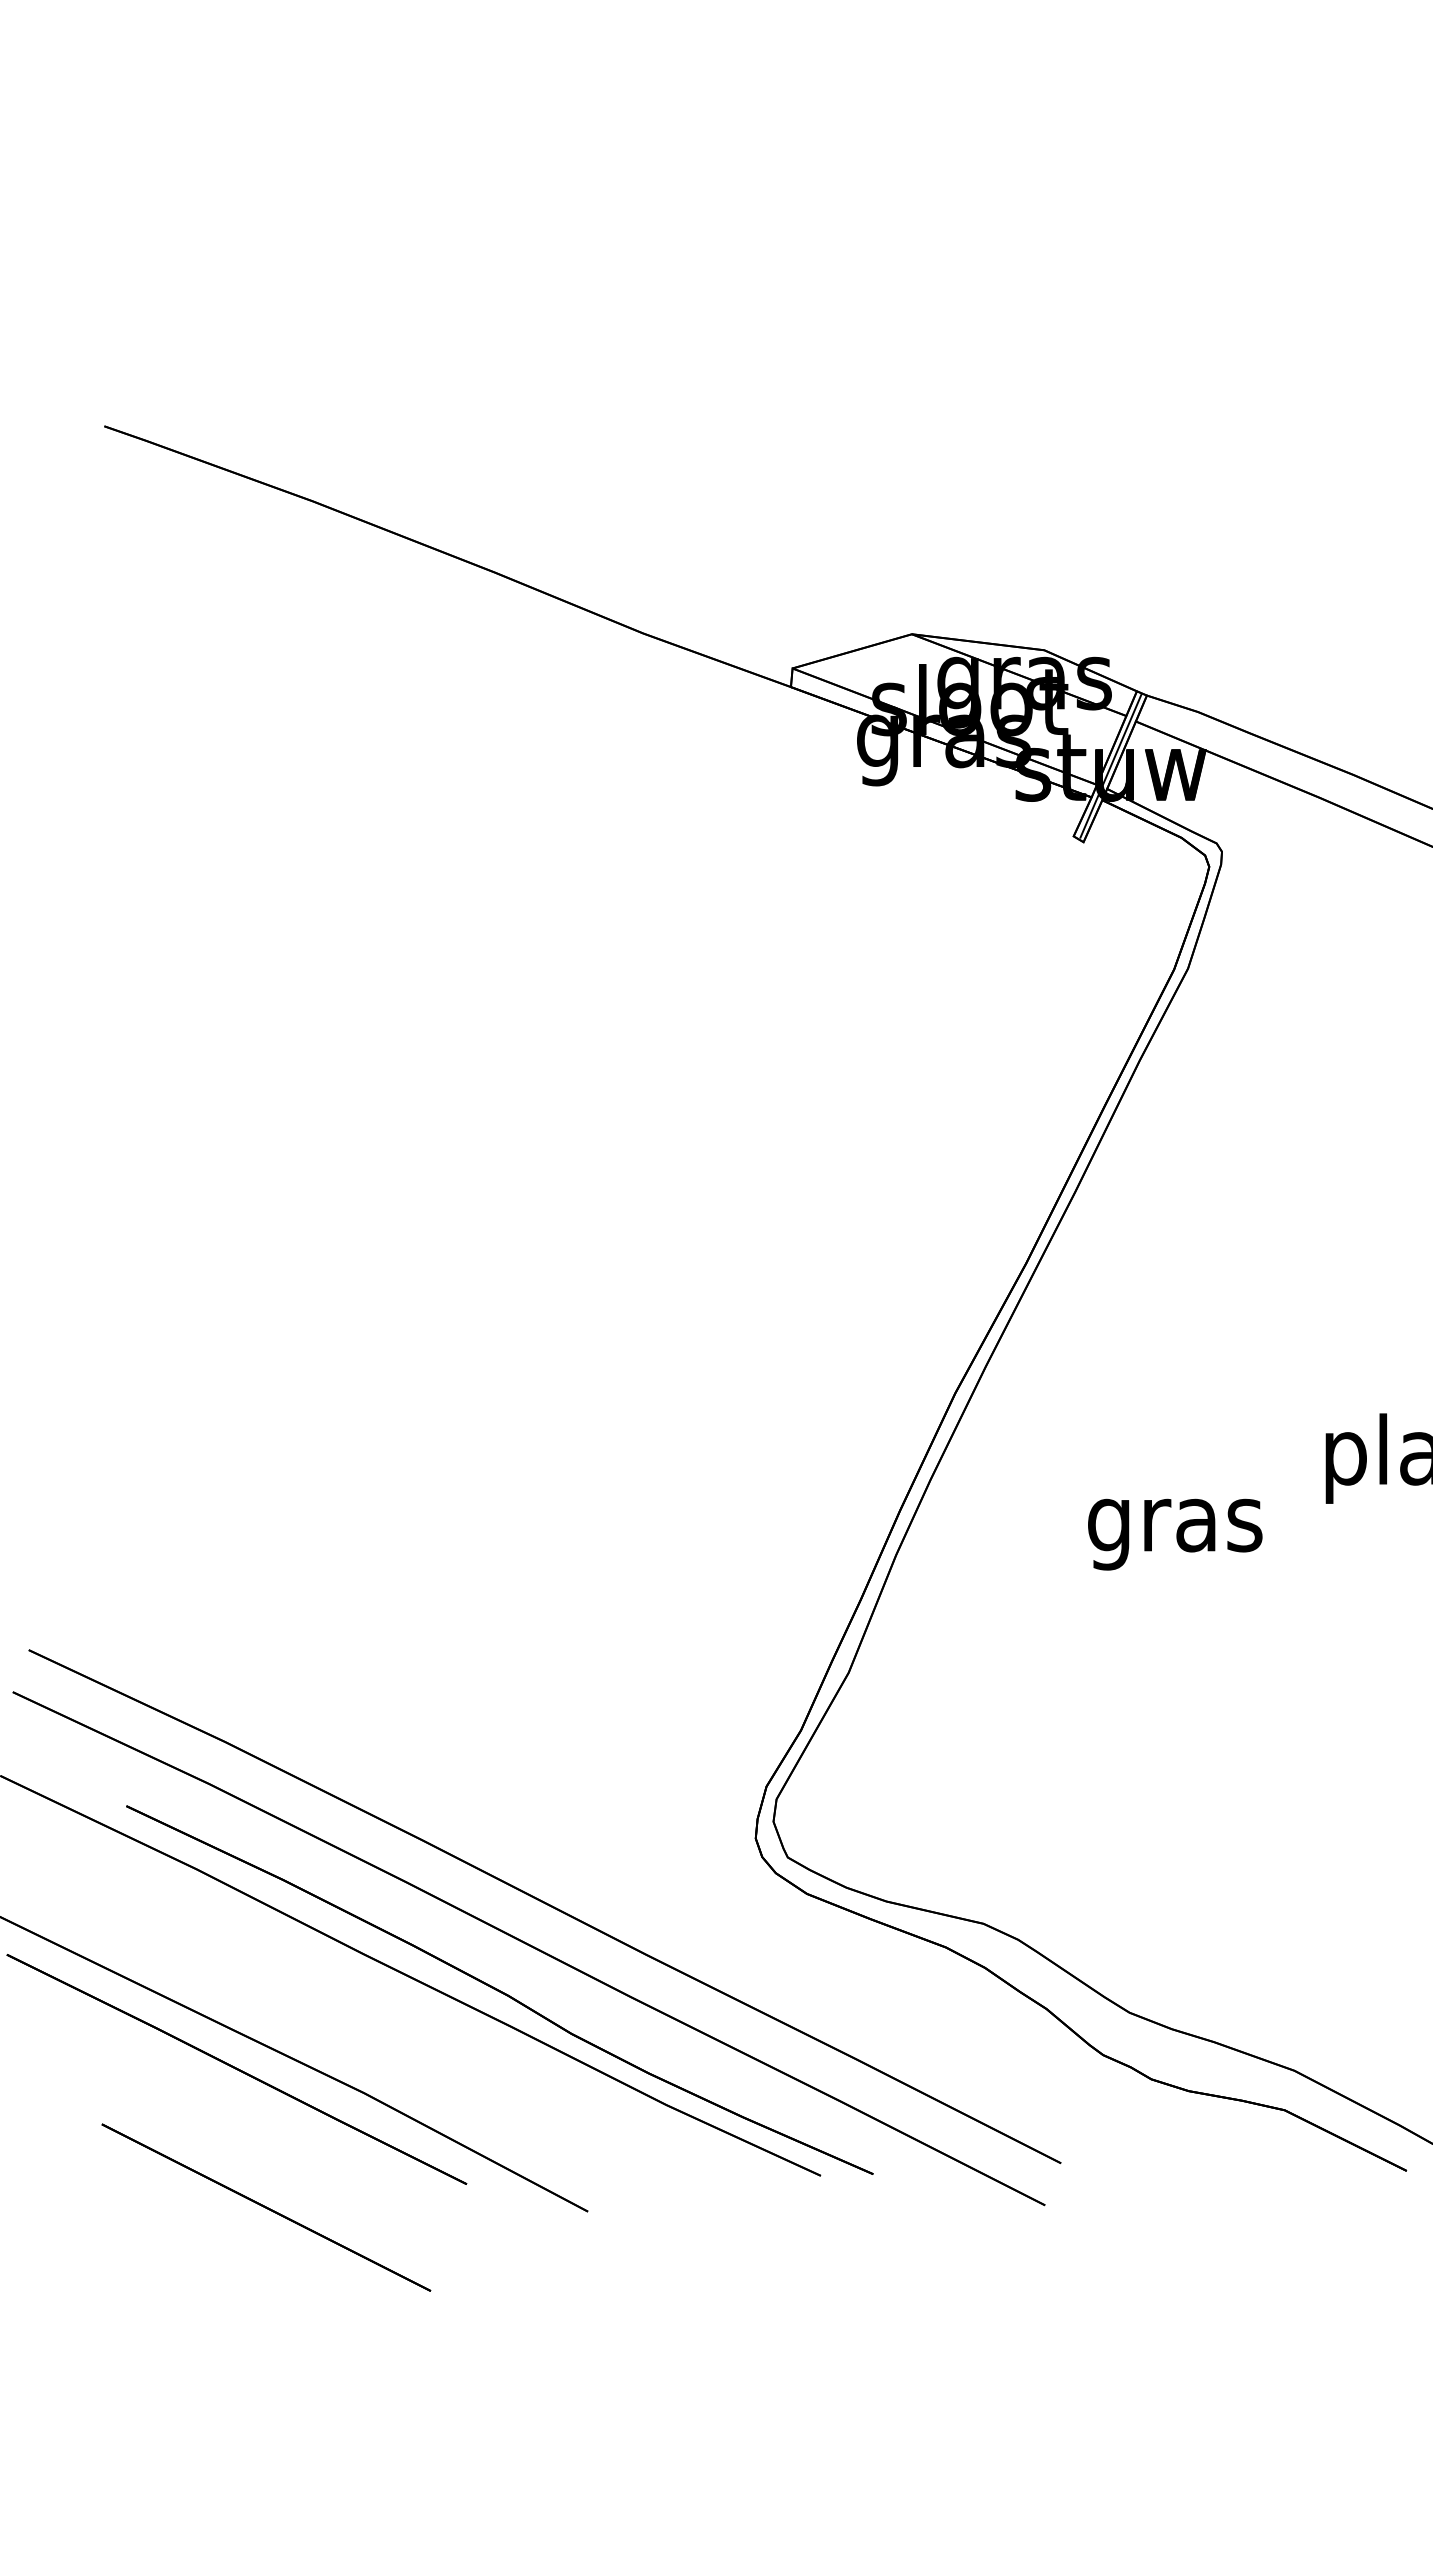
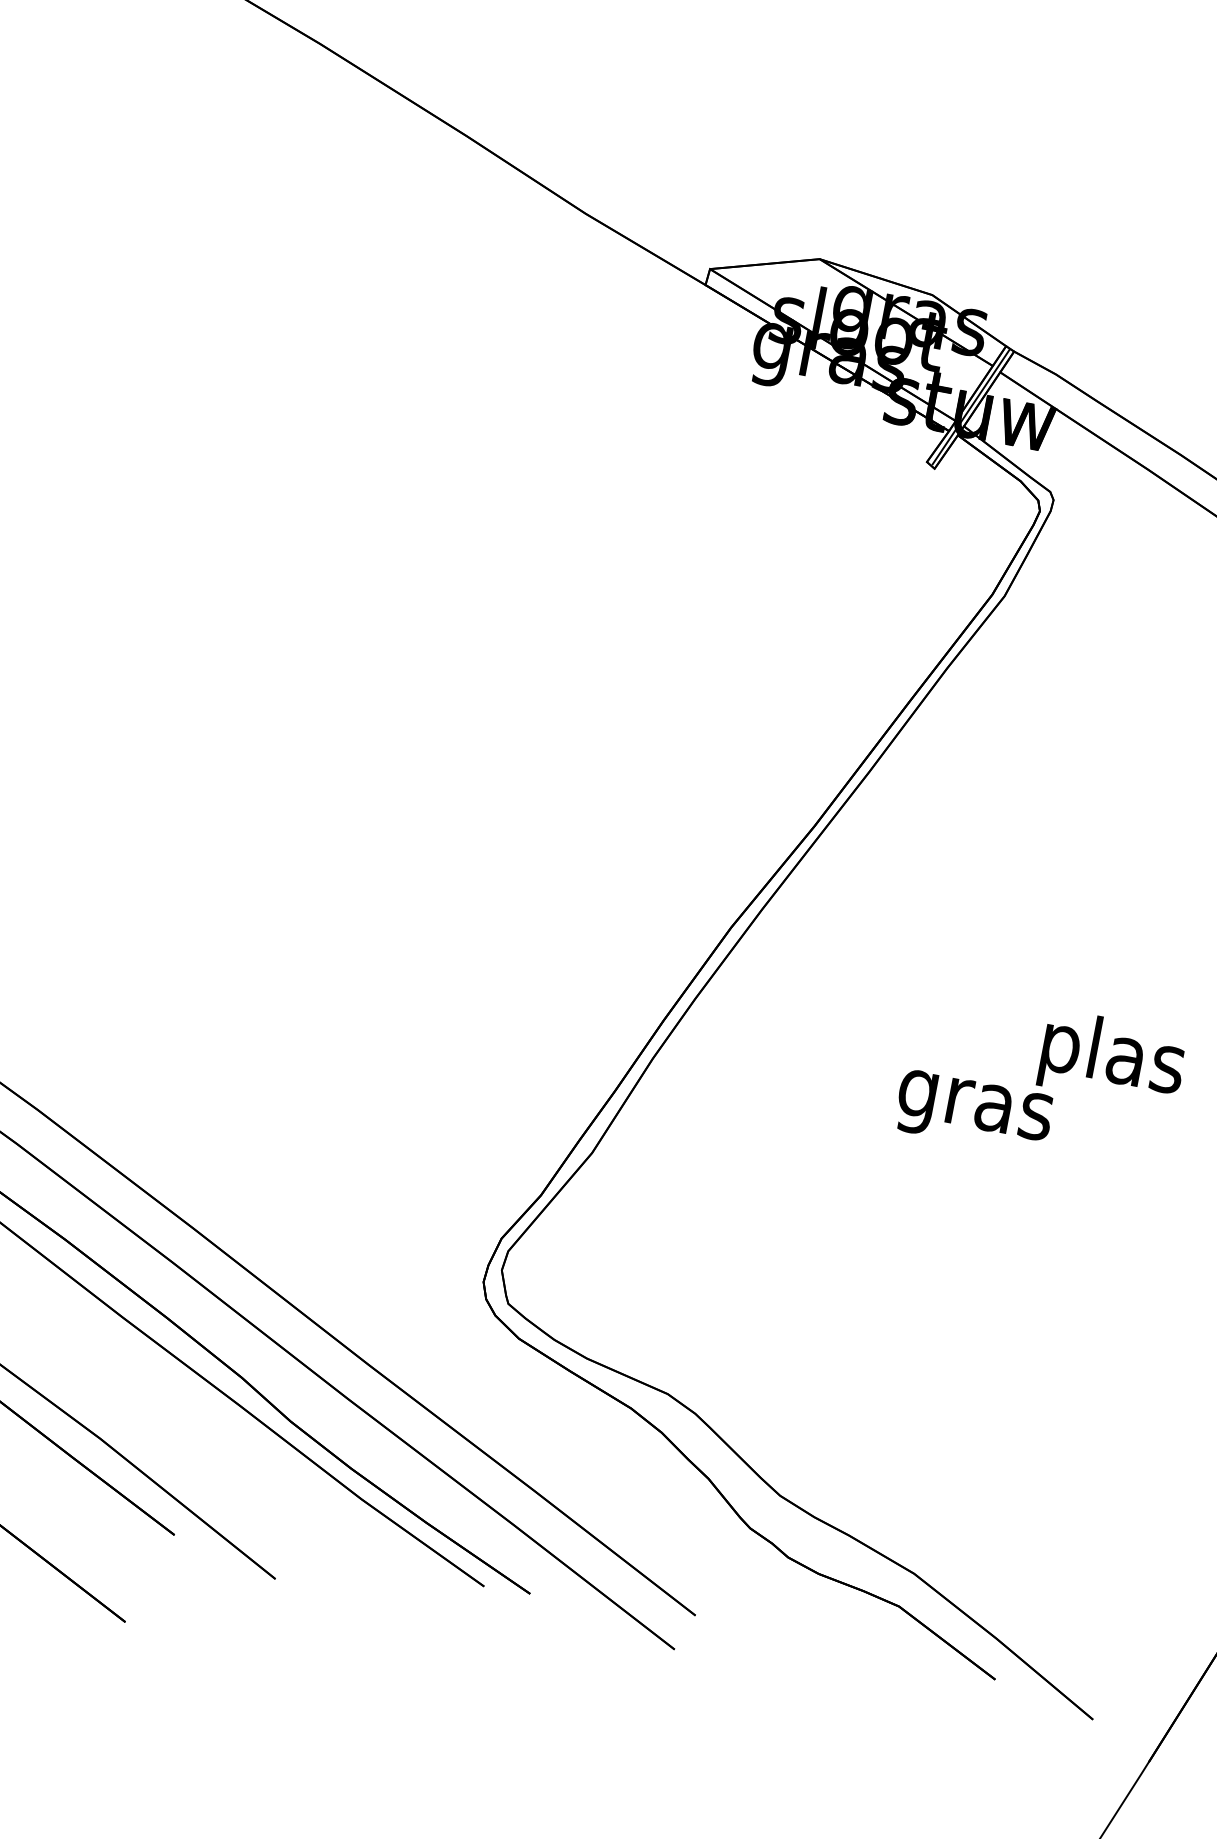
text: (1175, 1534) -> (974, 1112), moved

